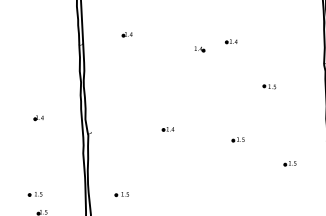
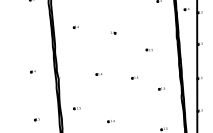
part: (230, 42) -> (128, 28), removed
part: (33, 194) -> (32, 110), removed

